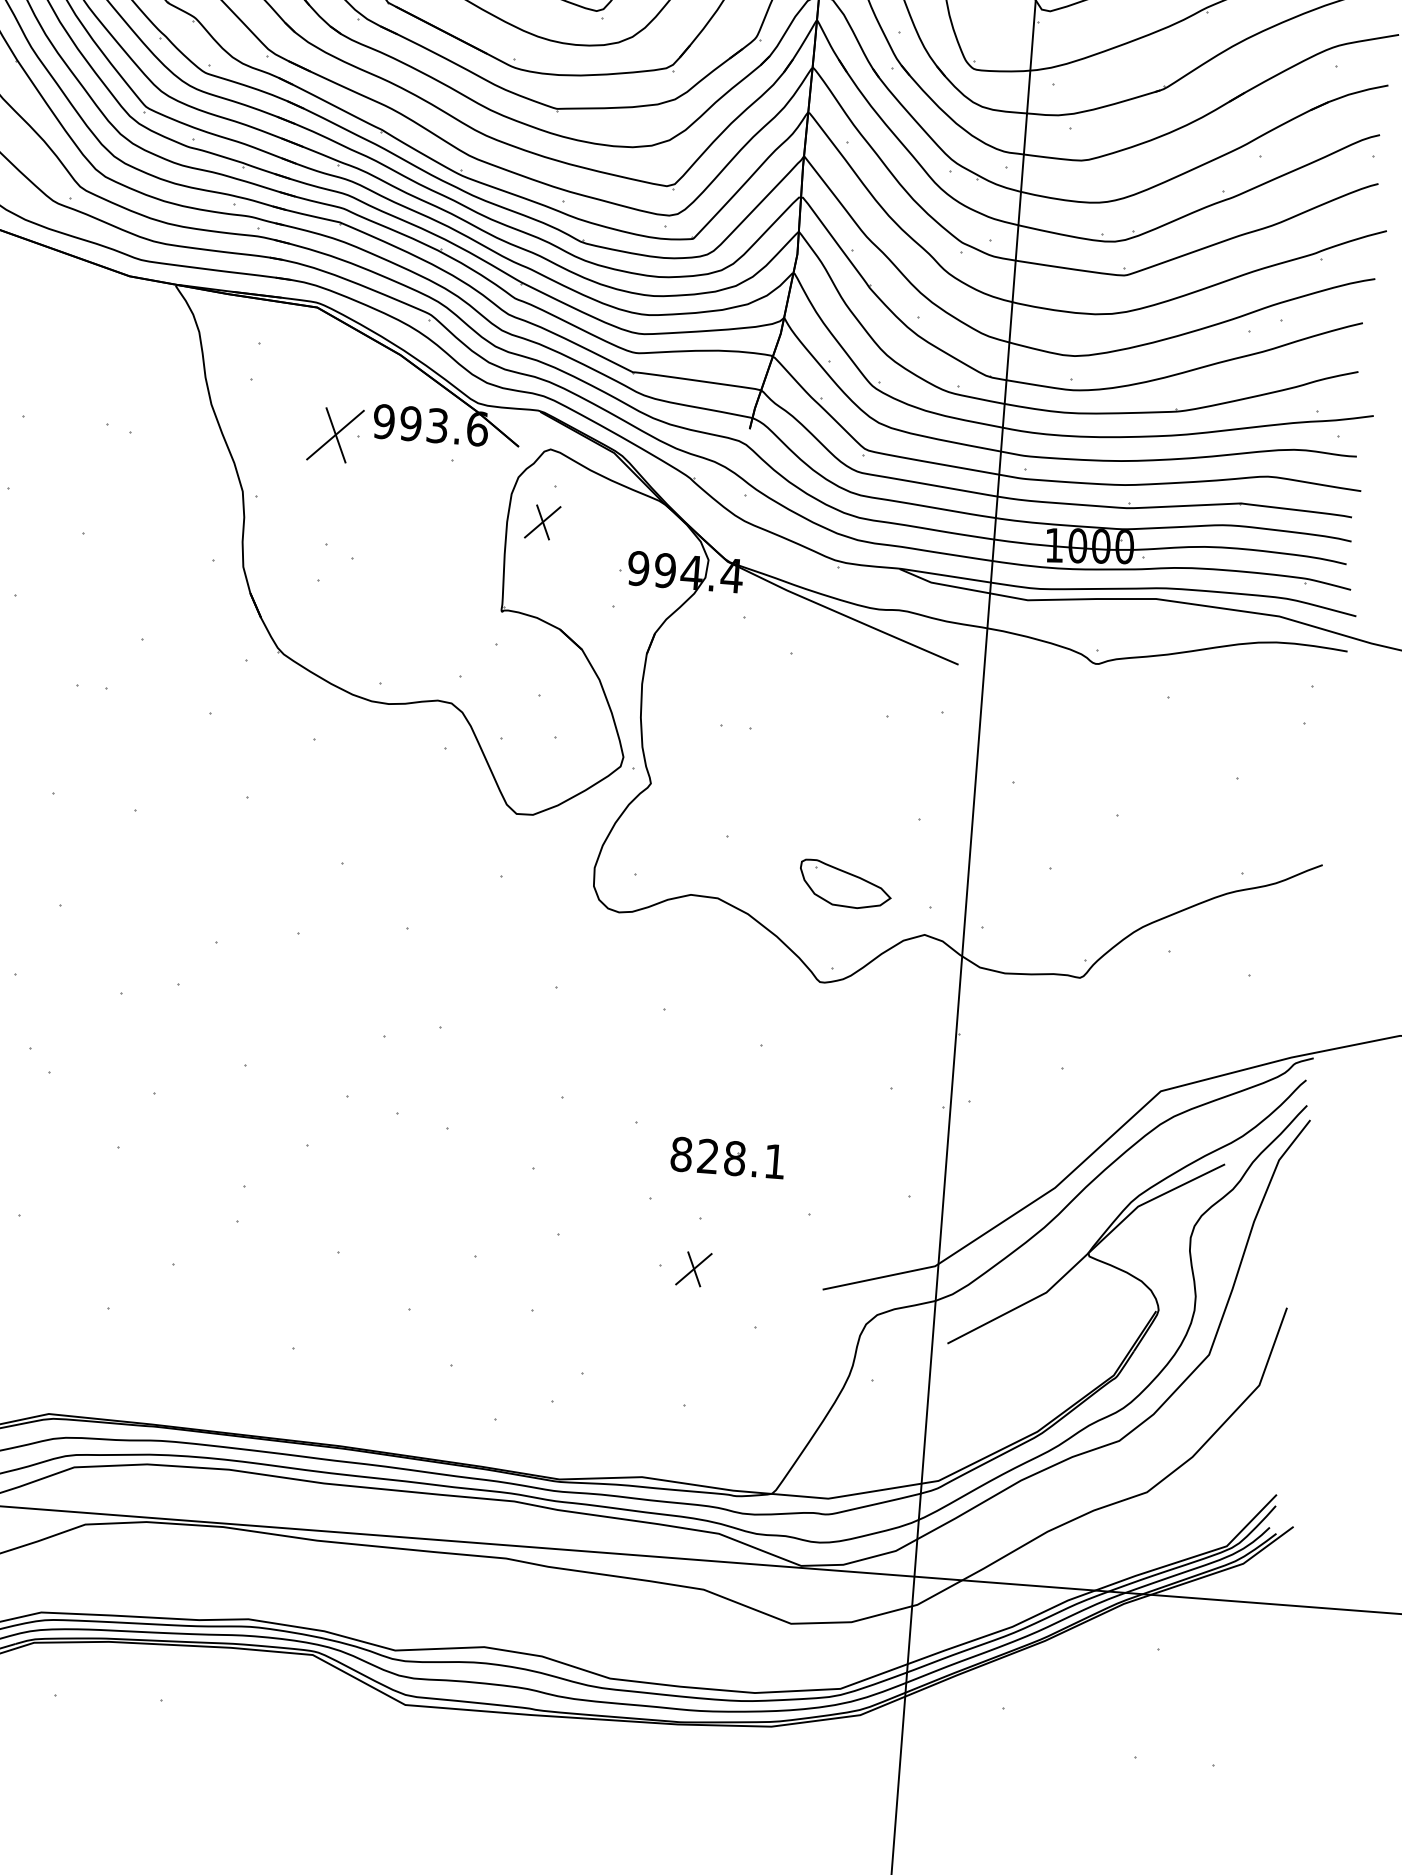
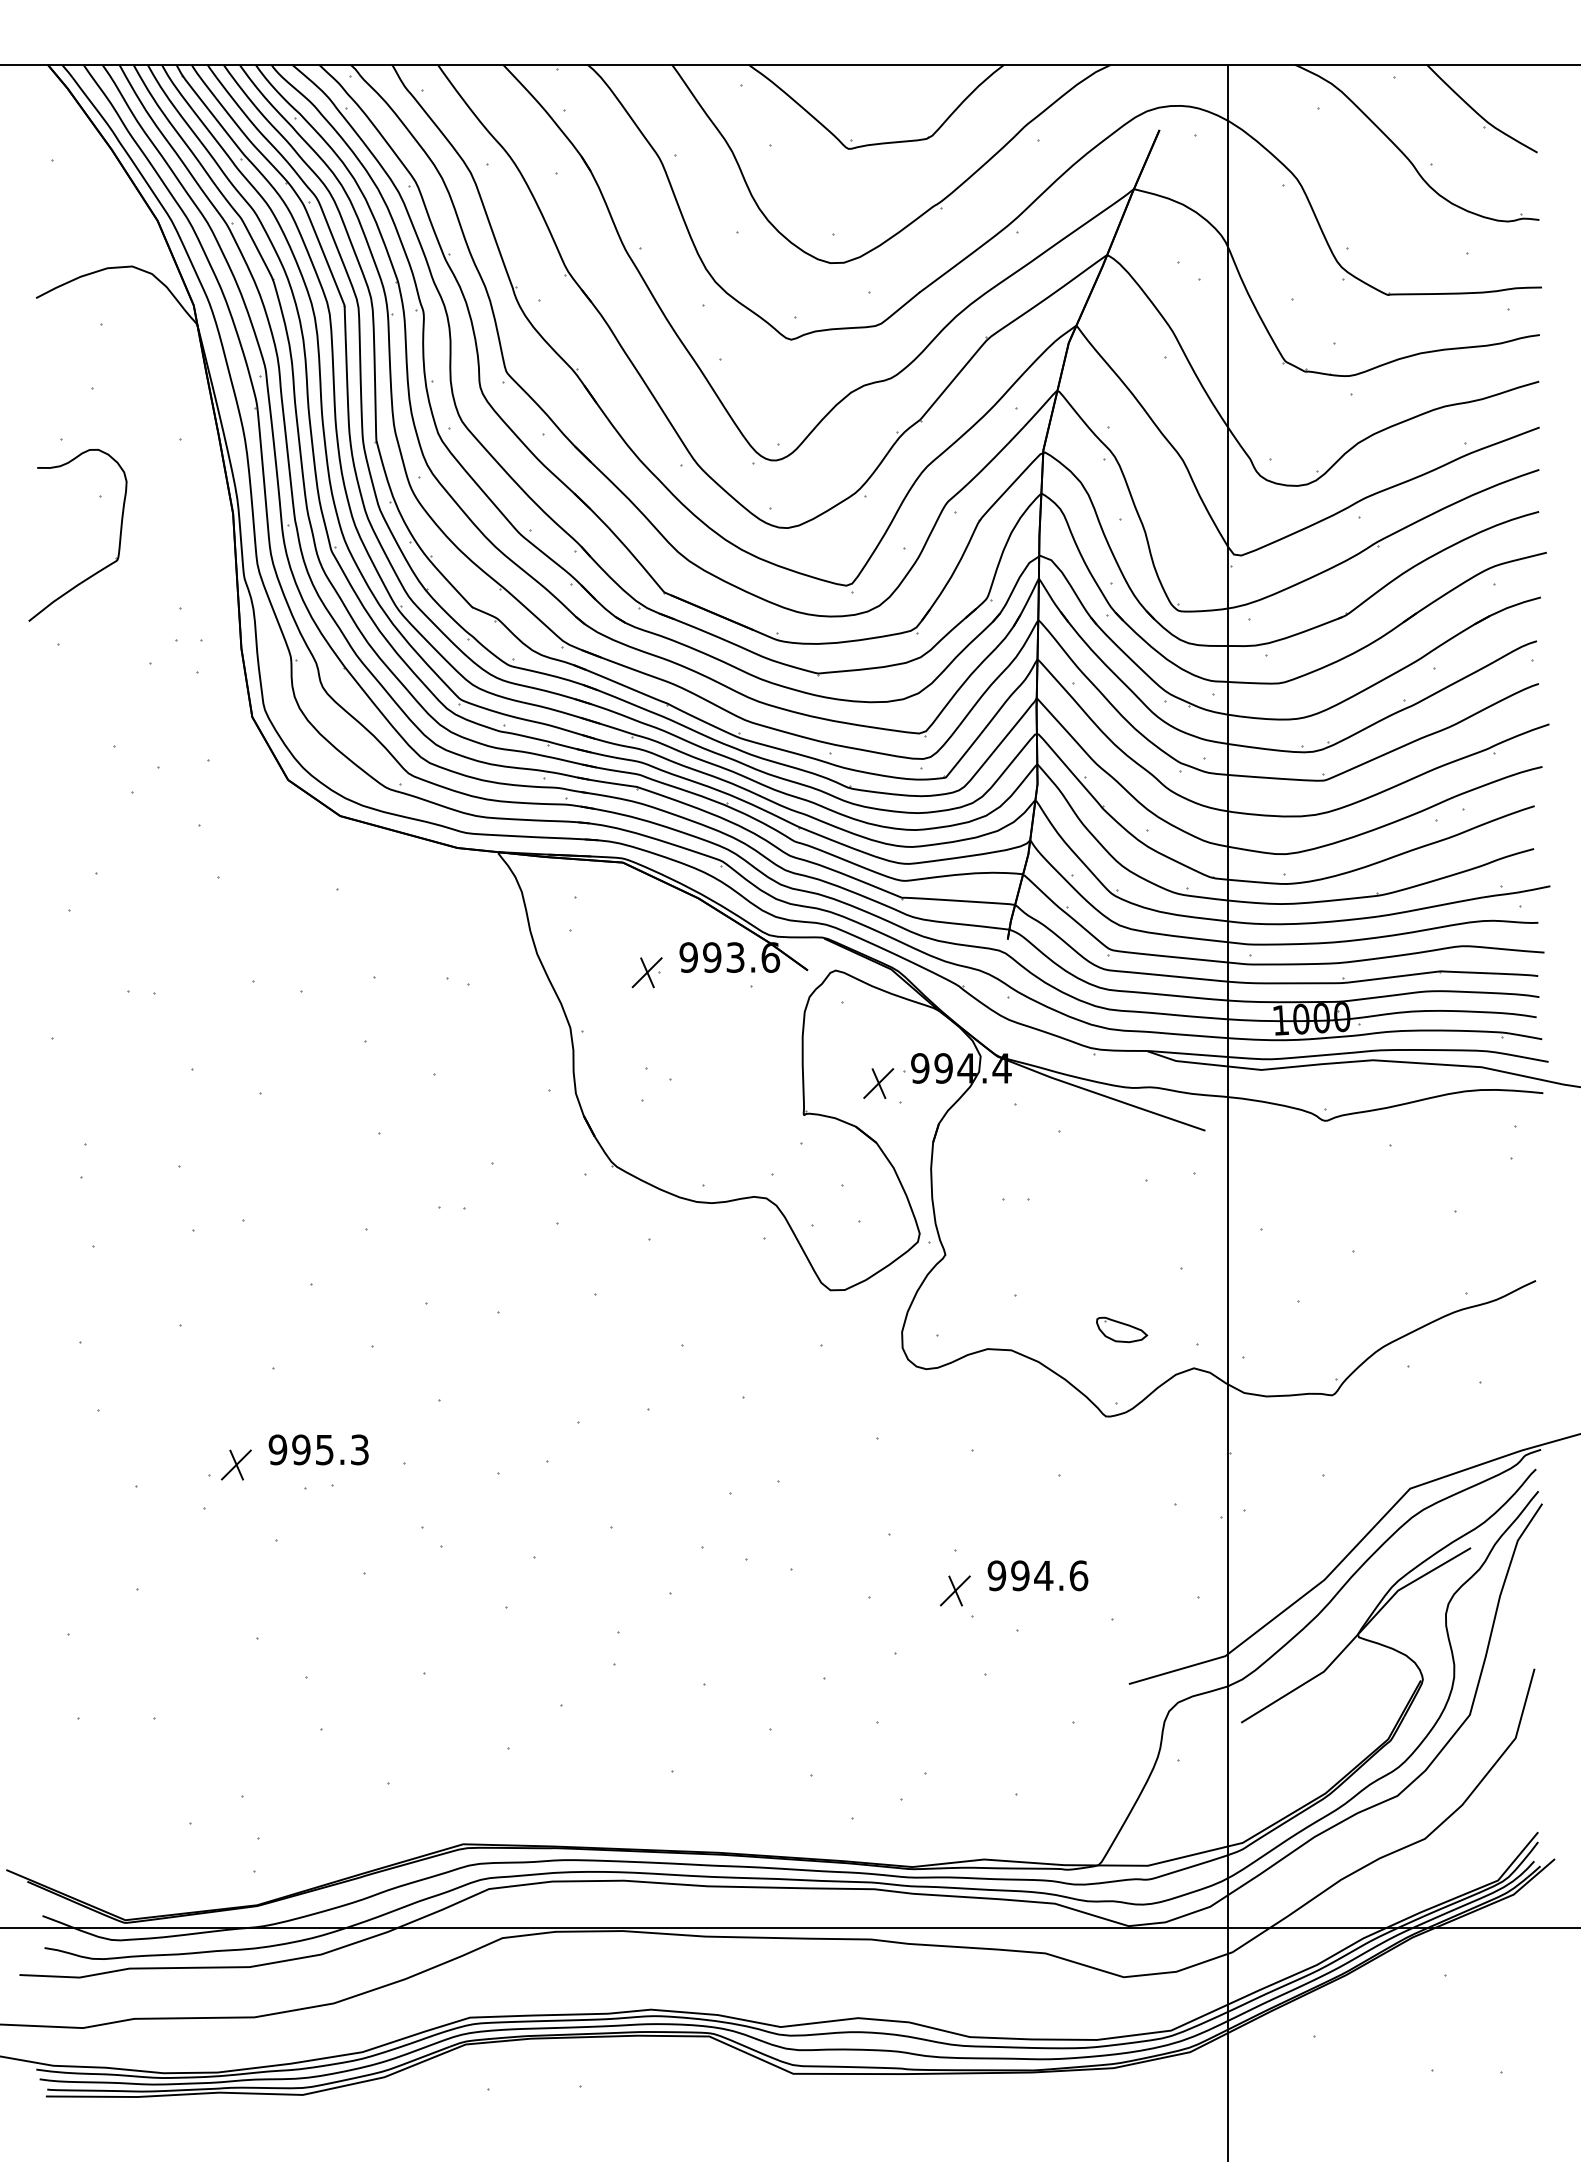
part: (334, 435) -> (646, 972), size x0.62
part: (542, 522) -> (878, 1083), moved
part: (846, 884) -> (1122, 1329), size x0.62
text: (727, 1157) -> (1037, 1575), 828.1 -> 994.6
part: (692, 1268) -> (954, 1590), moved

